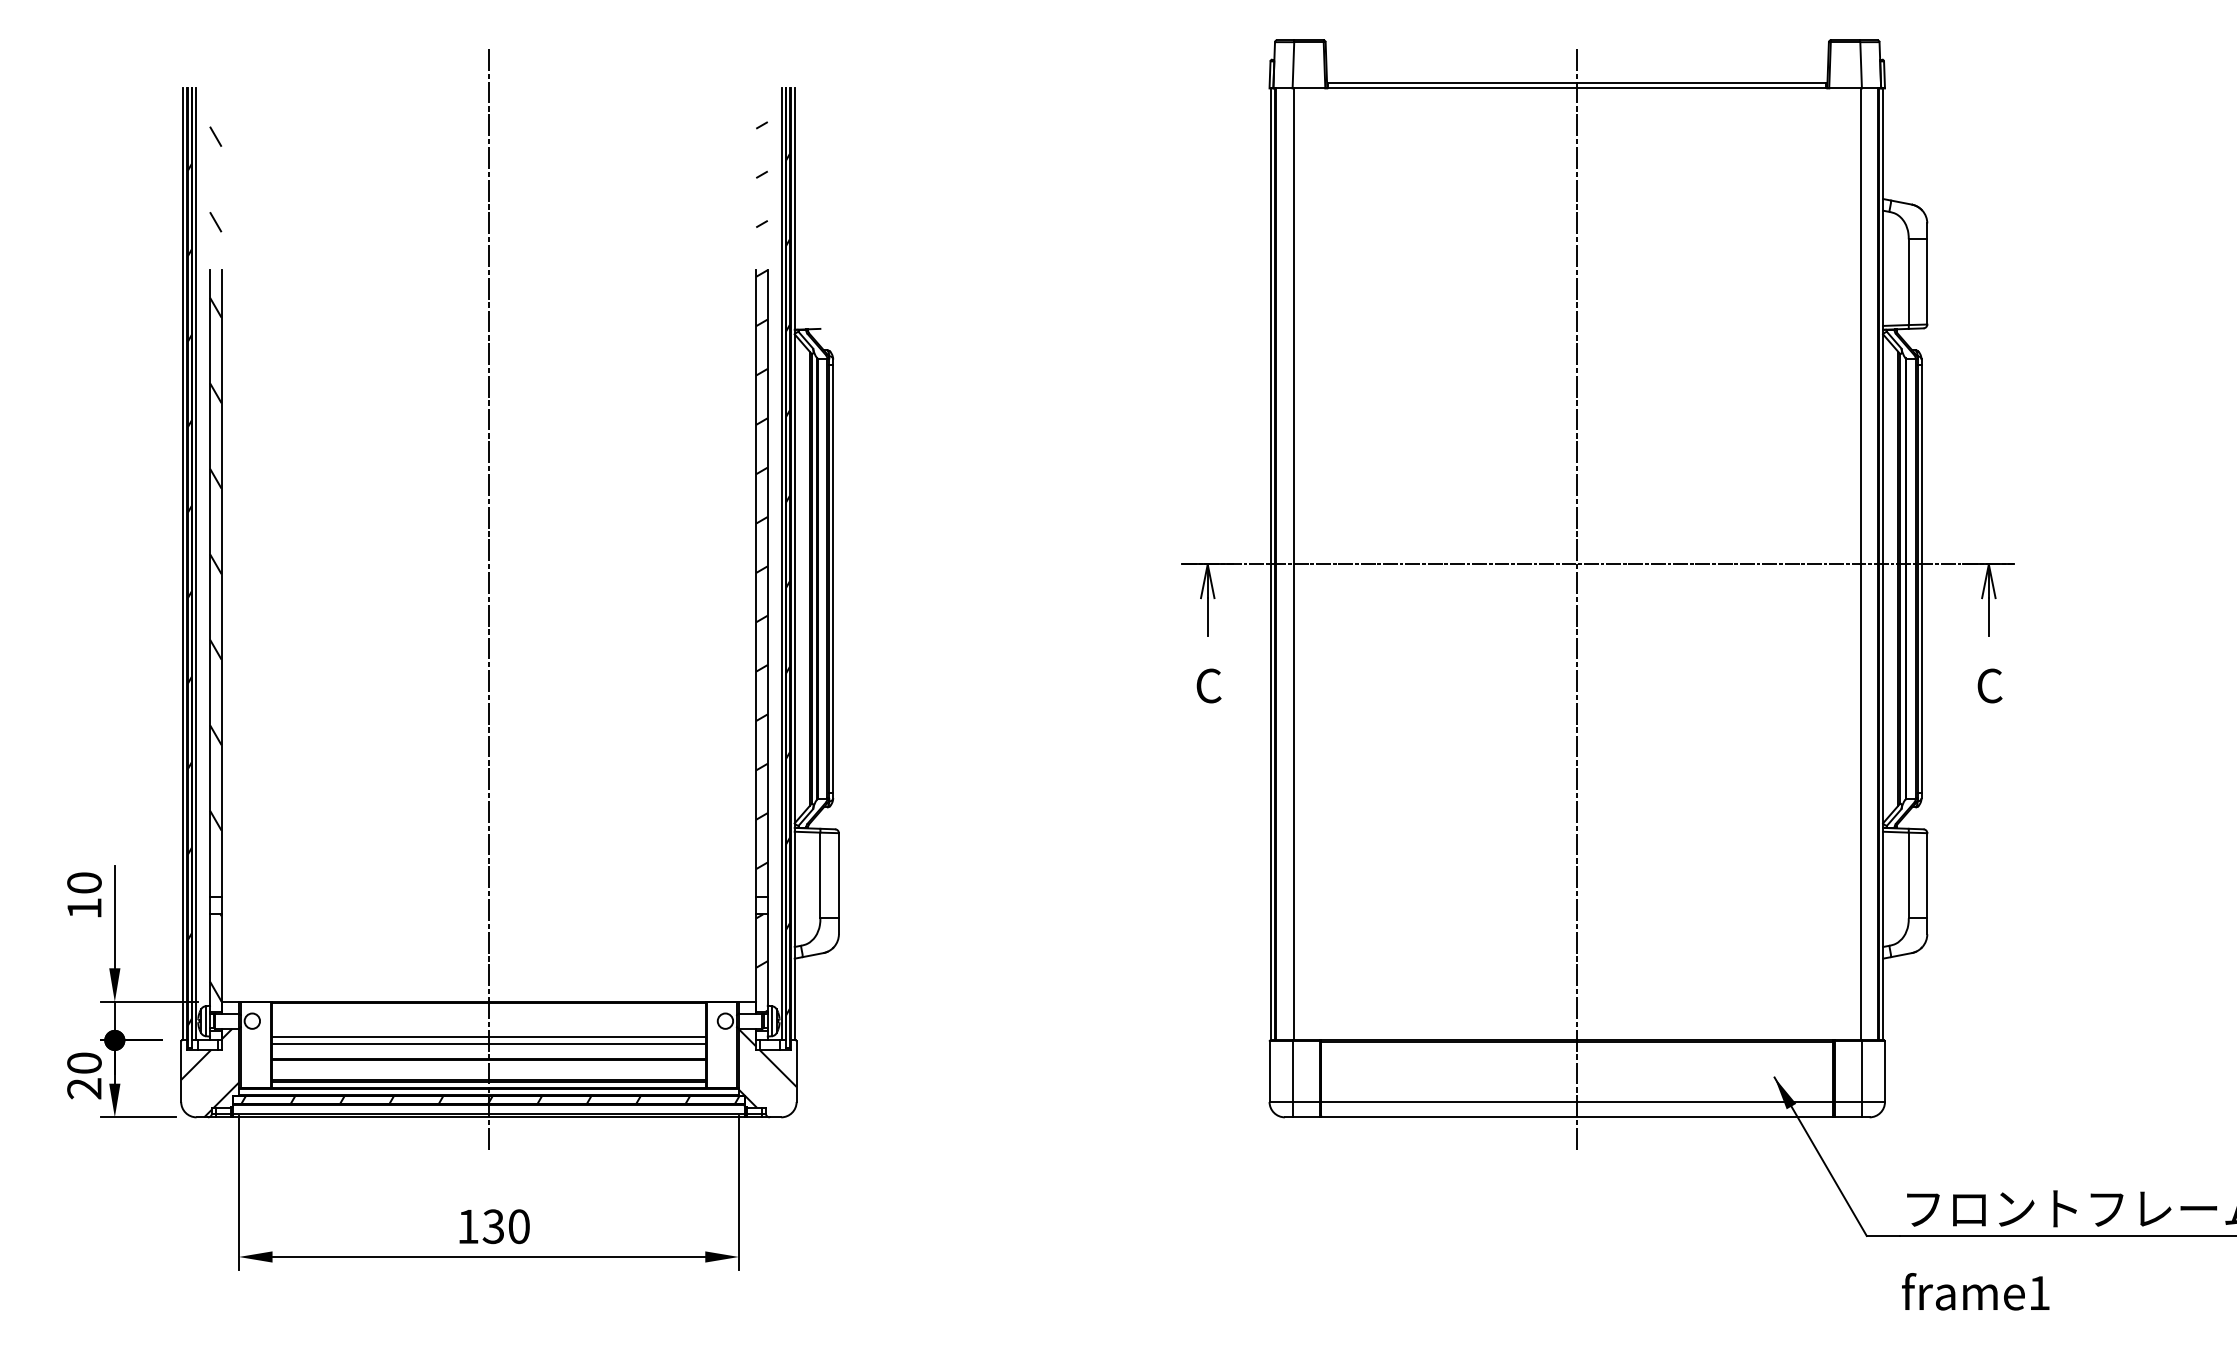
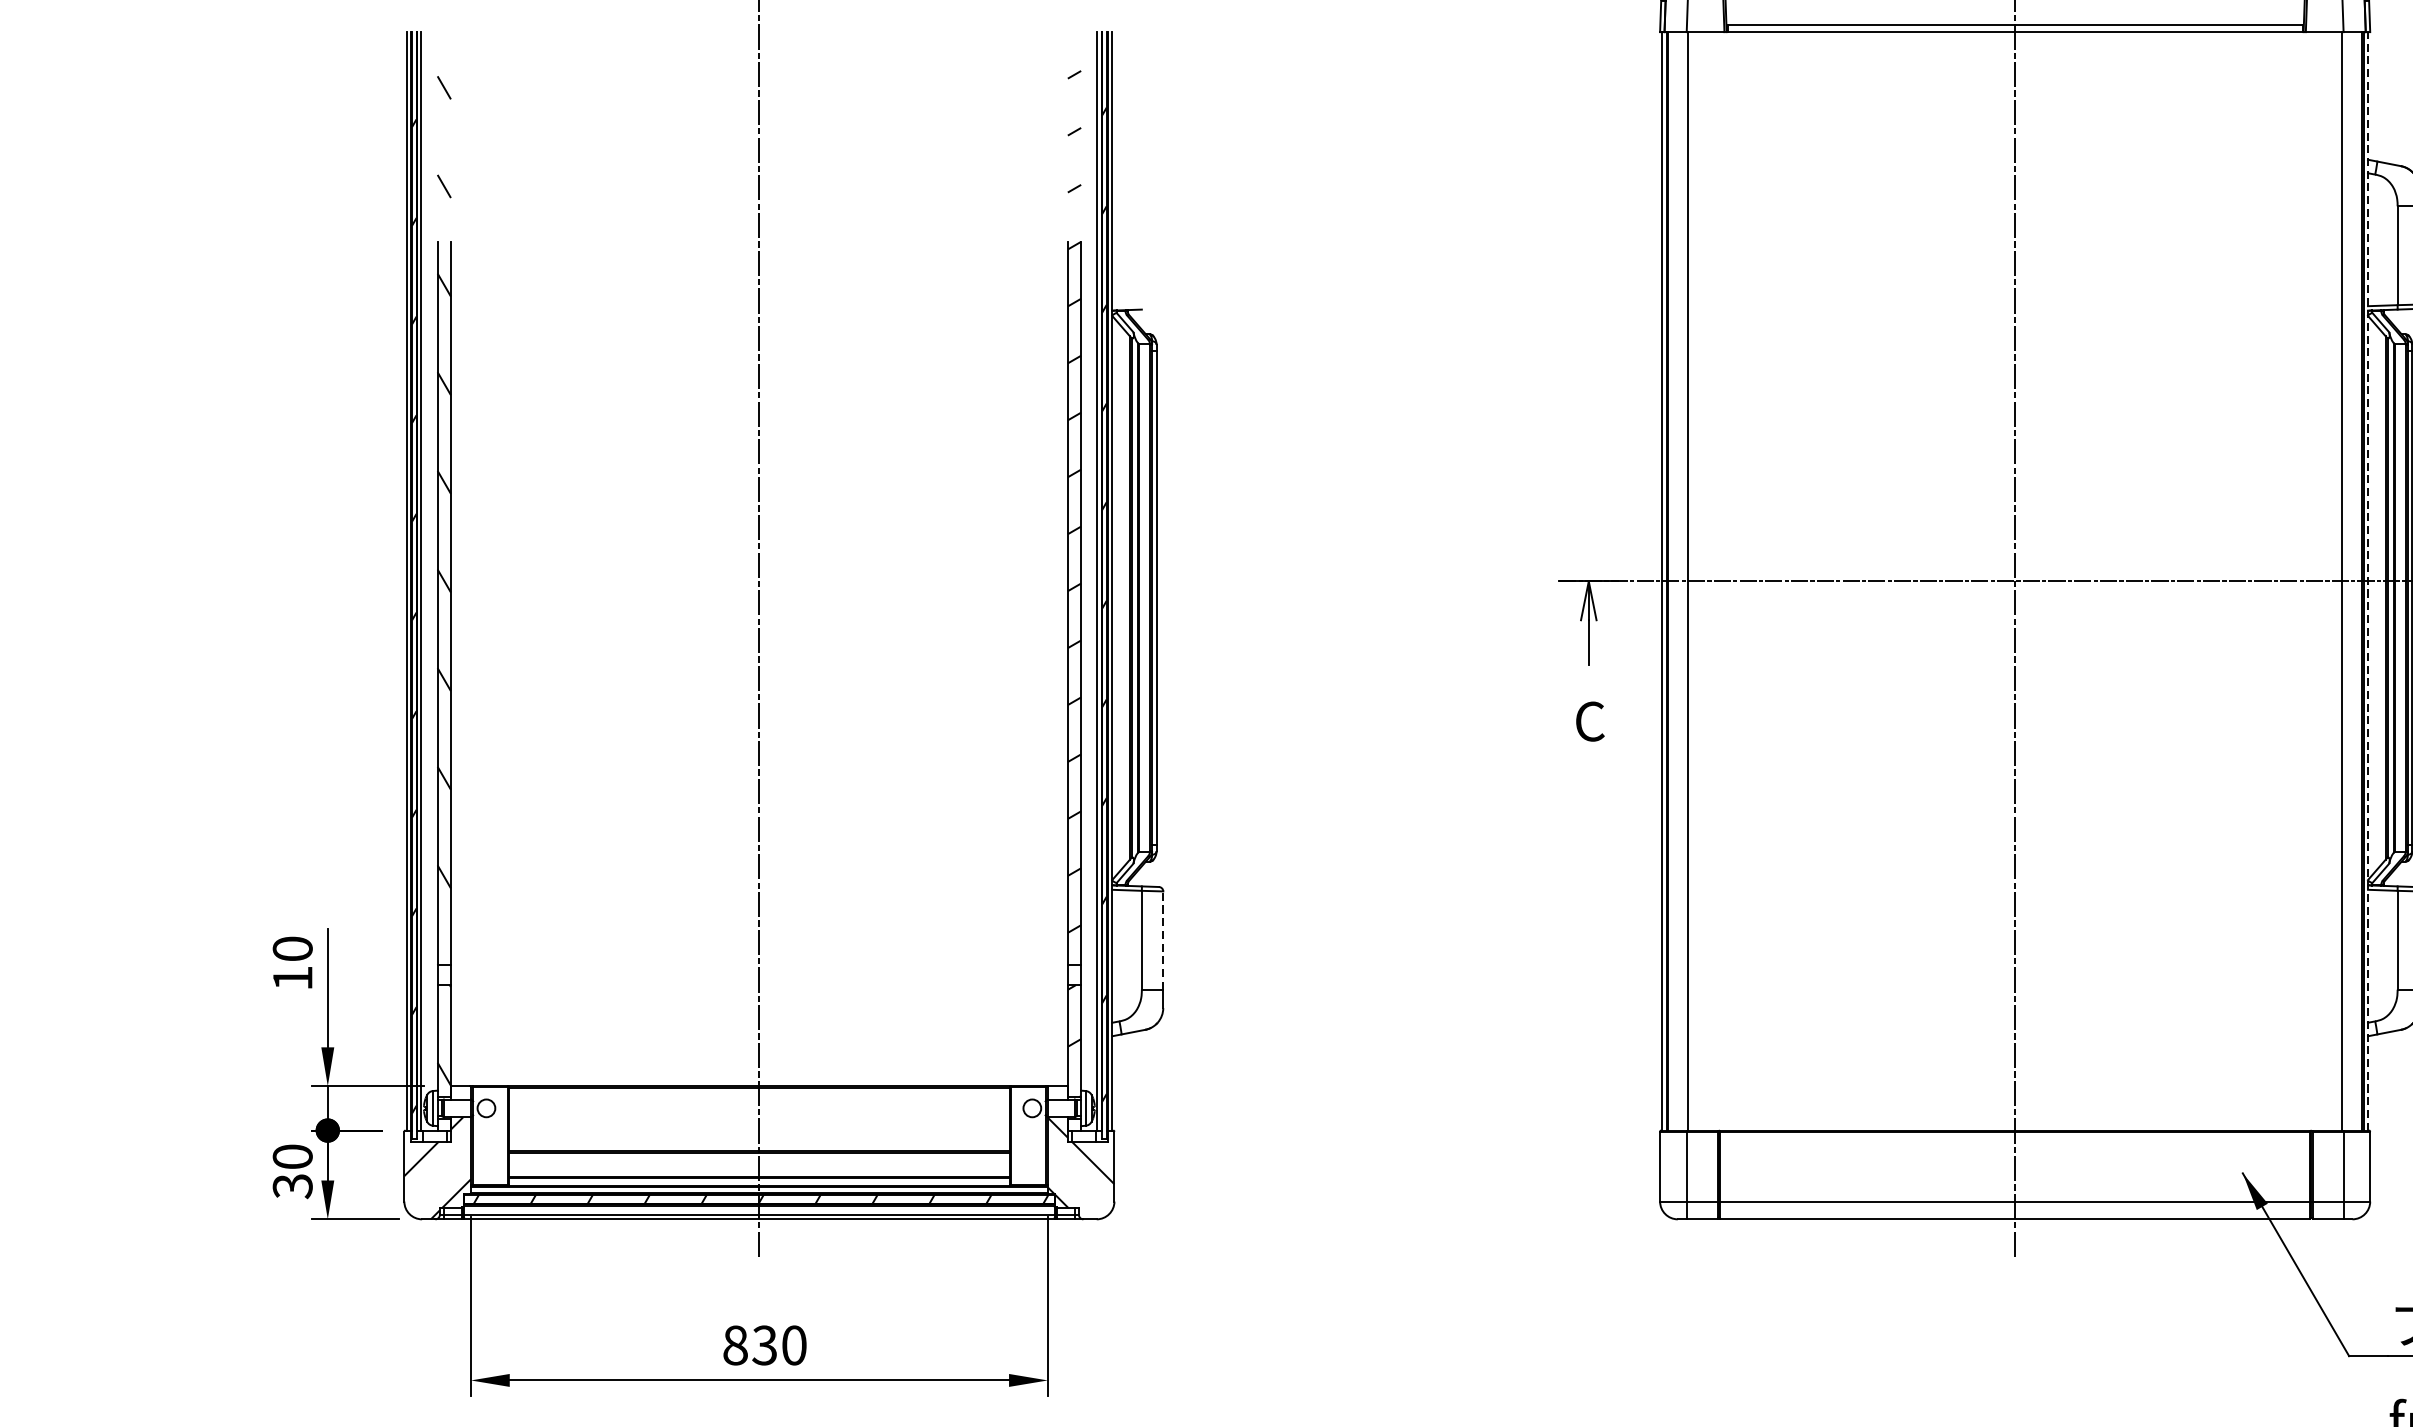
line: (1883, 563) -> (2368, 580), solid -> dashed
line: (838, 875) -> (1162, 940), solid -> dashed
line: (488, 1036) -> (758, 1126), removed
line: (488, 1044) -> (758, 1135), removed
text: (84, 1088) -> (292, 1186), 20 -> 30
text: (467, 1226) -> (734, 1345), 130 -> 830

